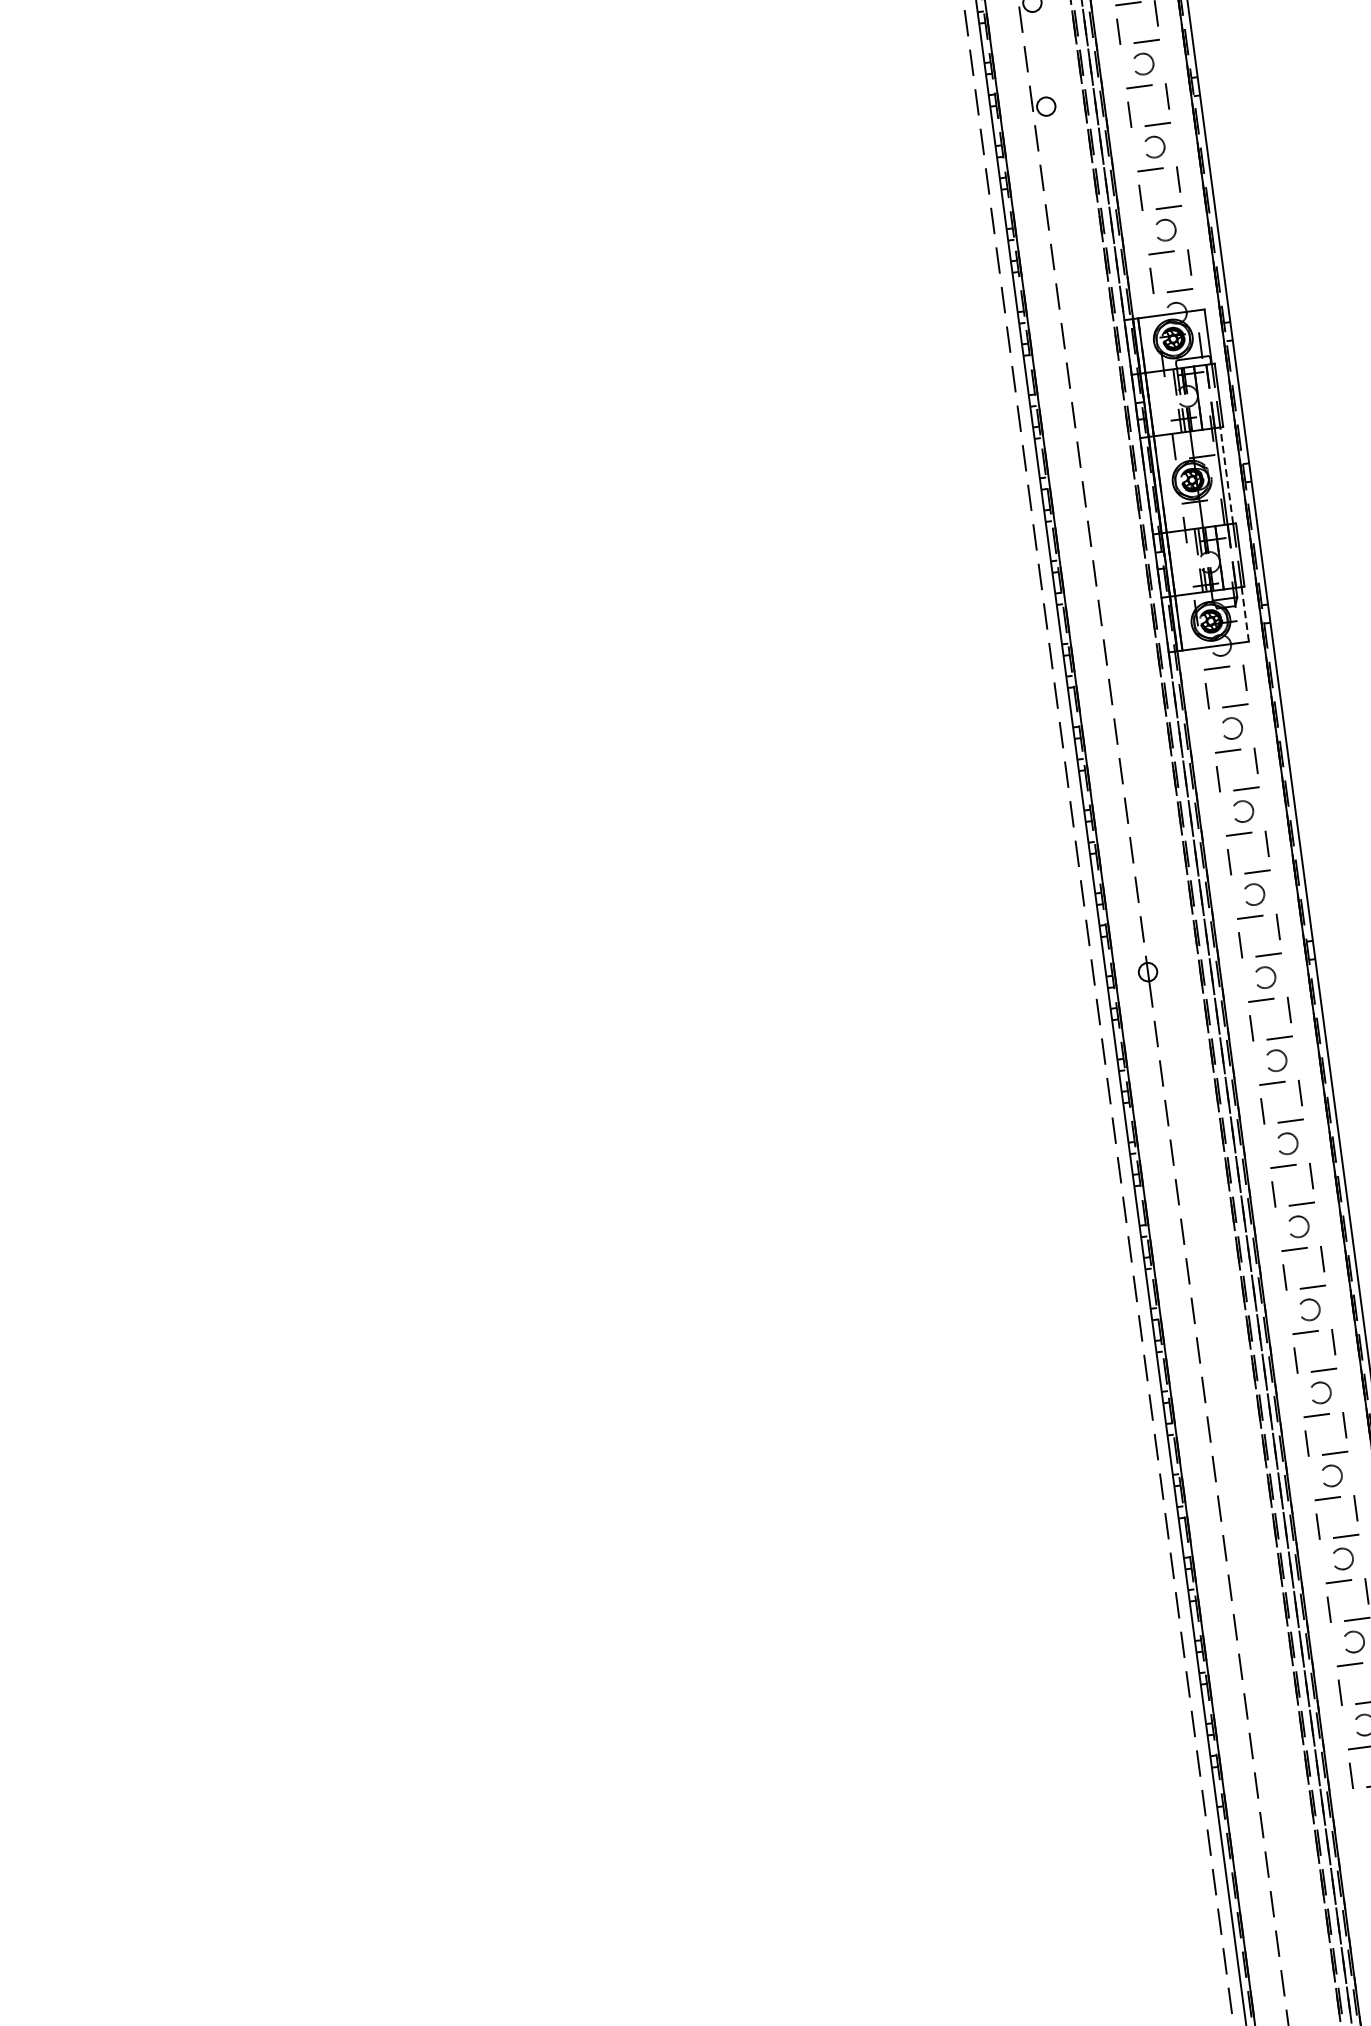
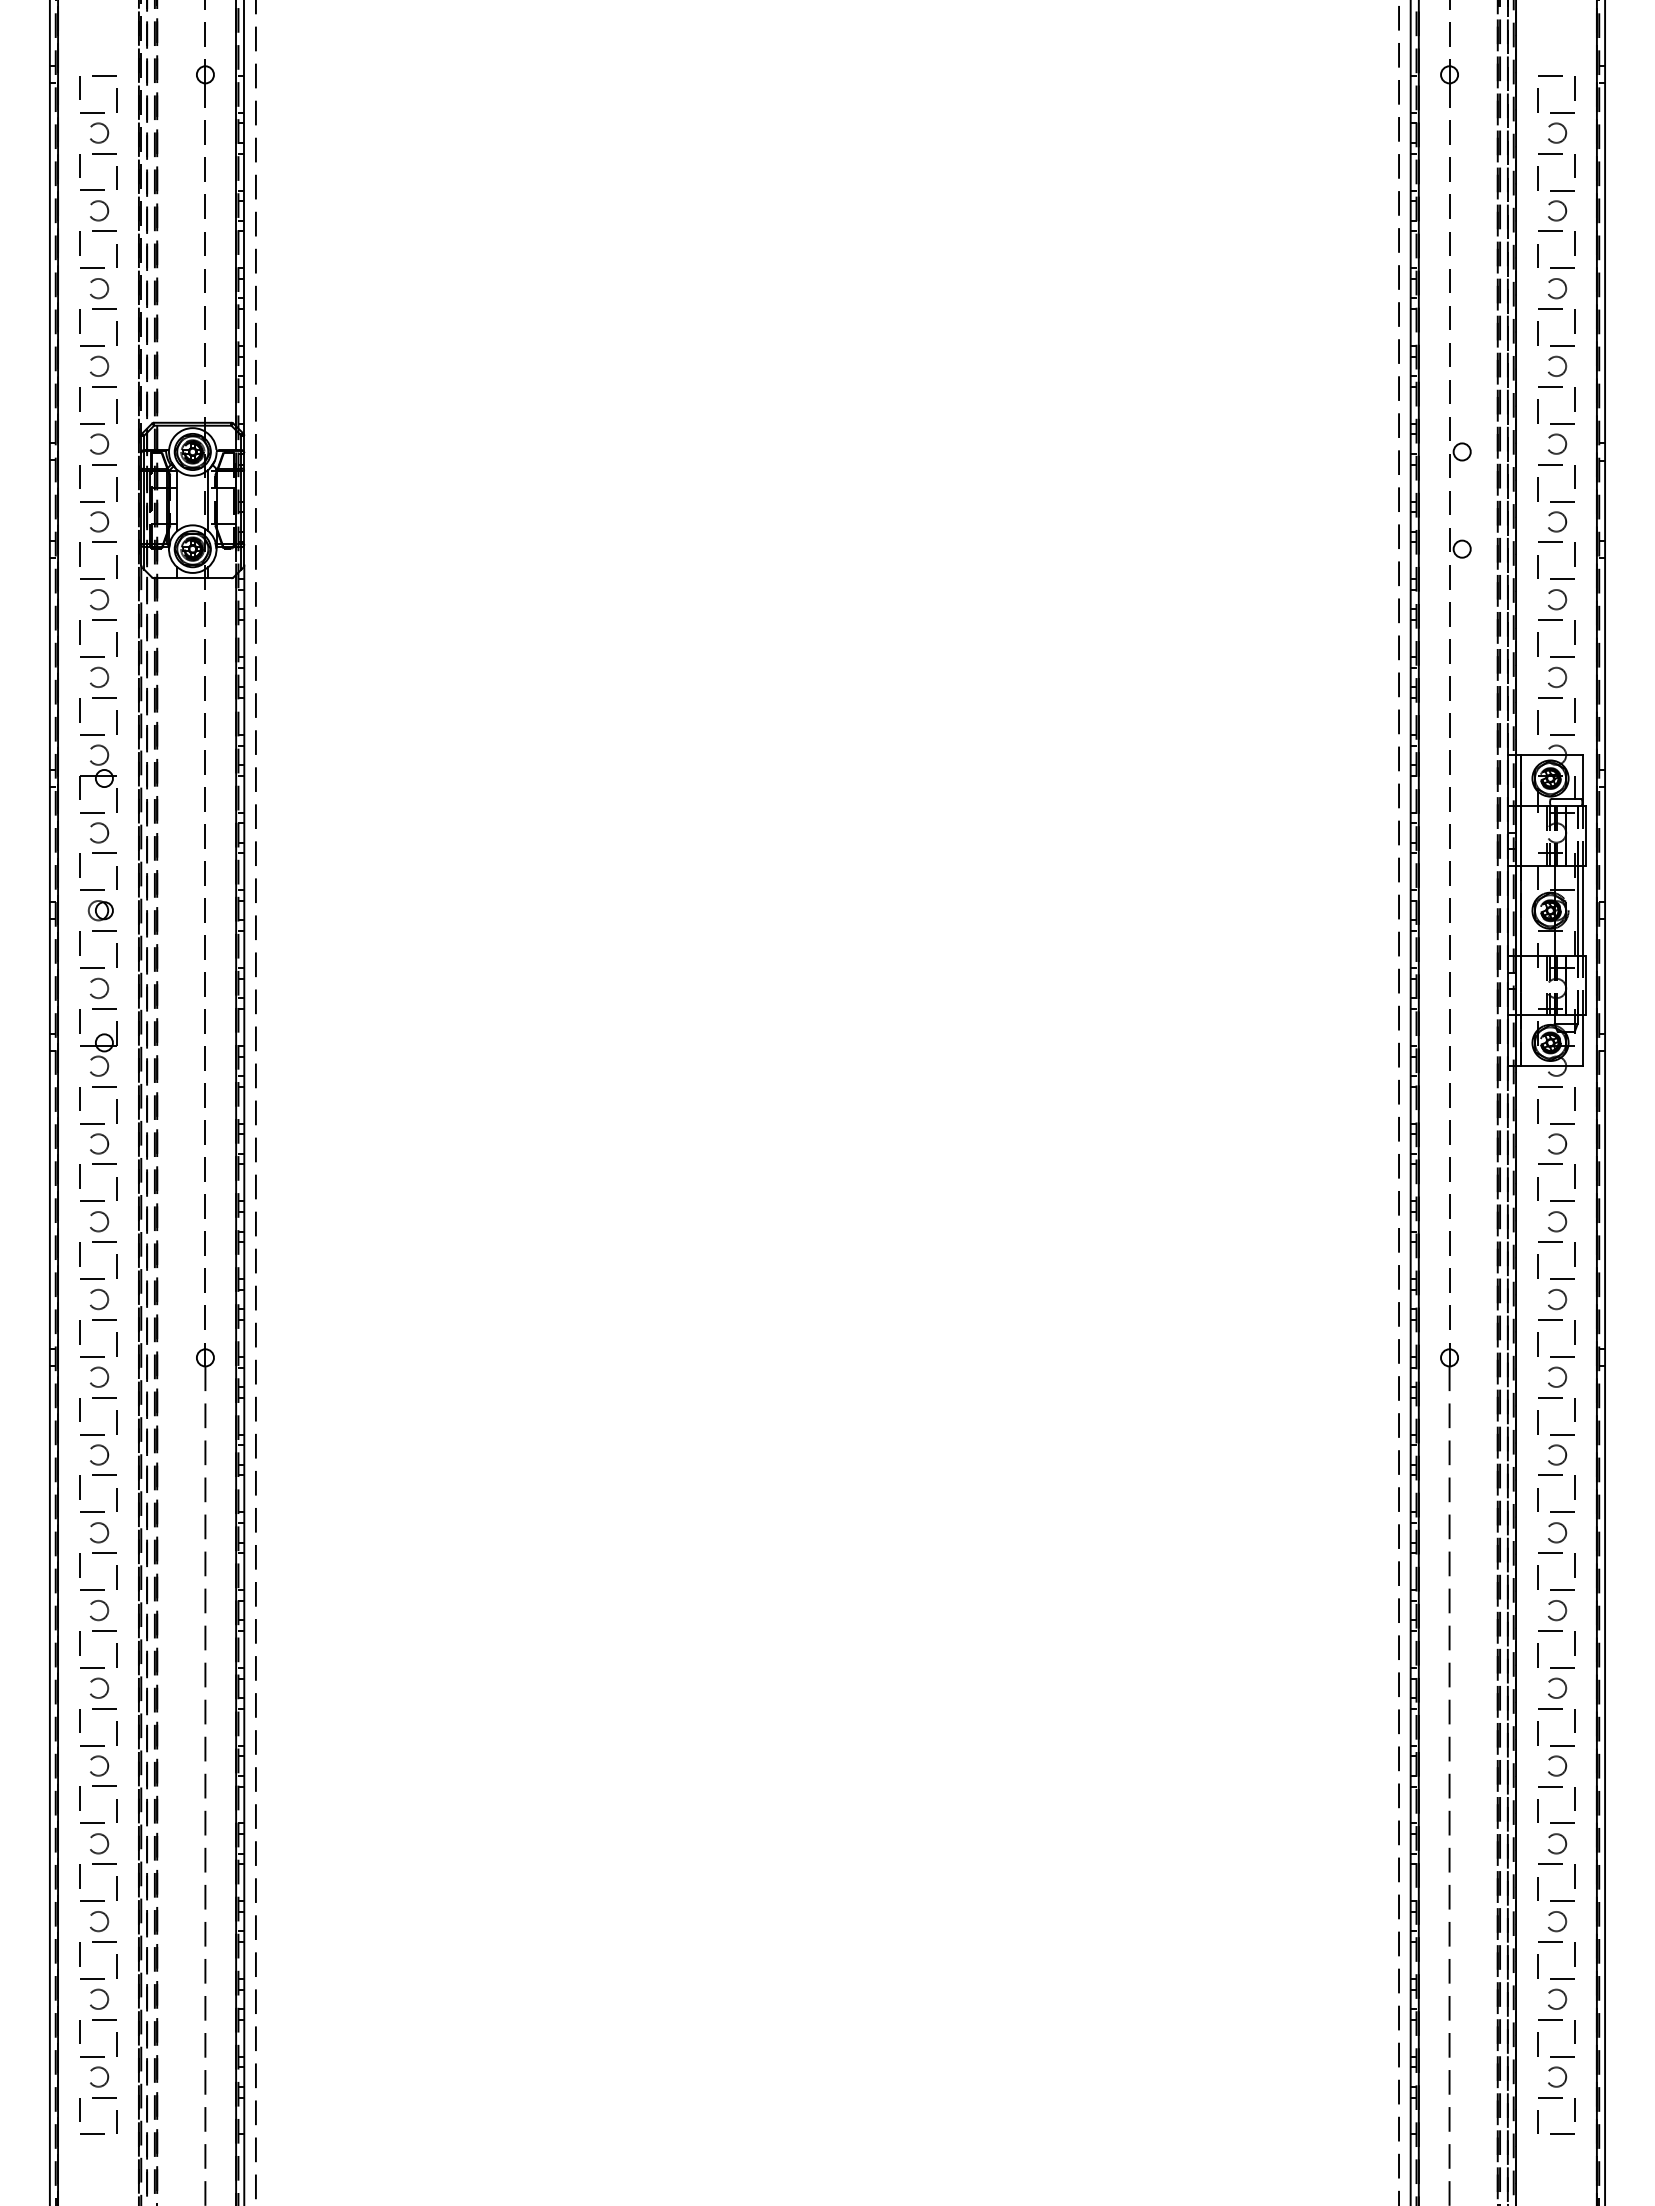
line: (1226, 475) -> (1582, 910), dashed -> solid
line: (1244, 614) -> (1582, 1040), dashed -> solid

